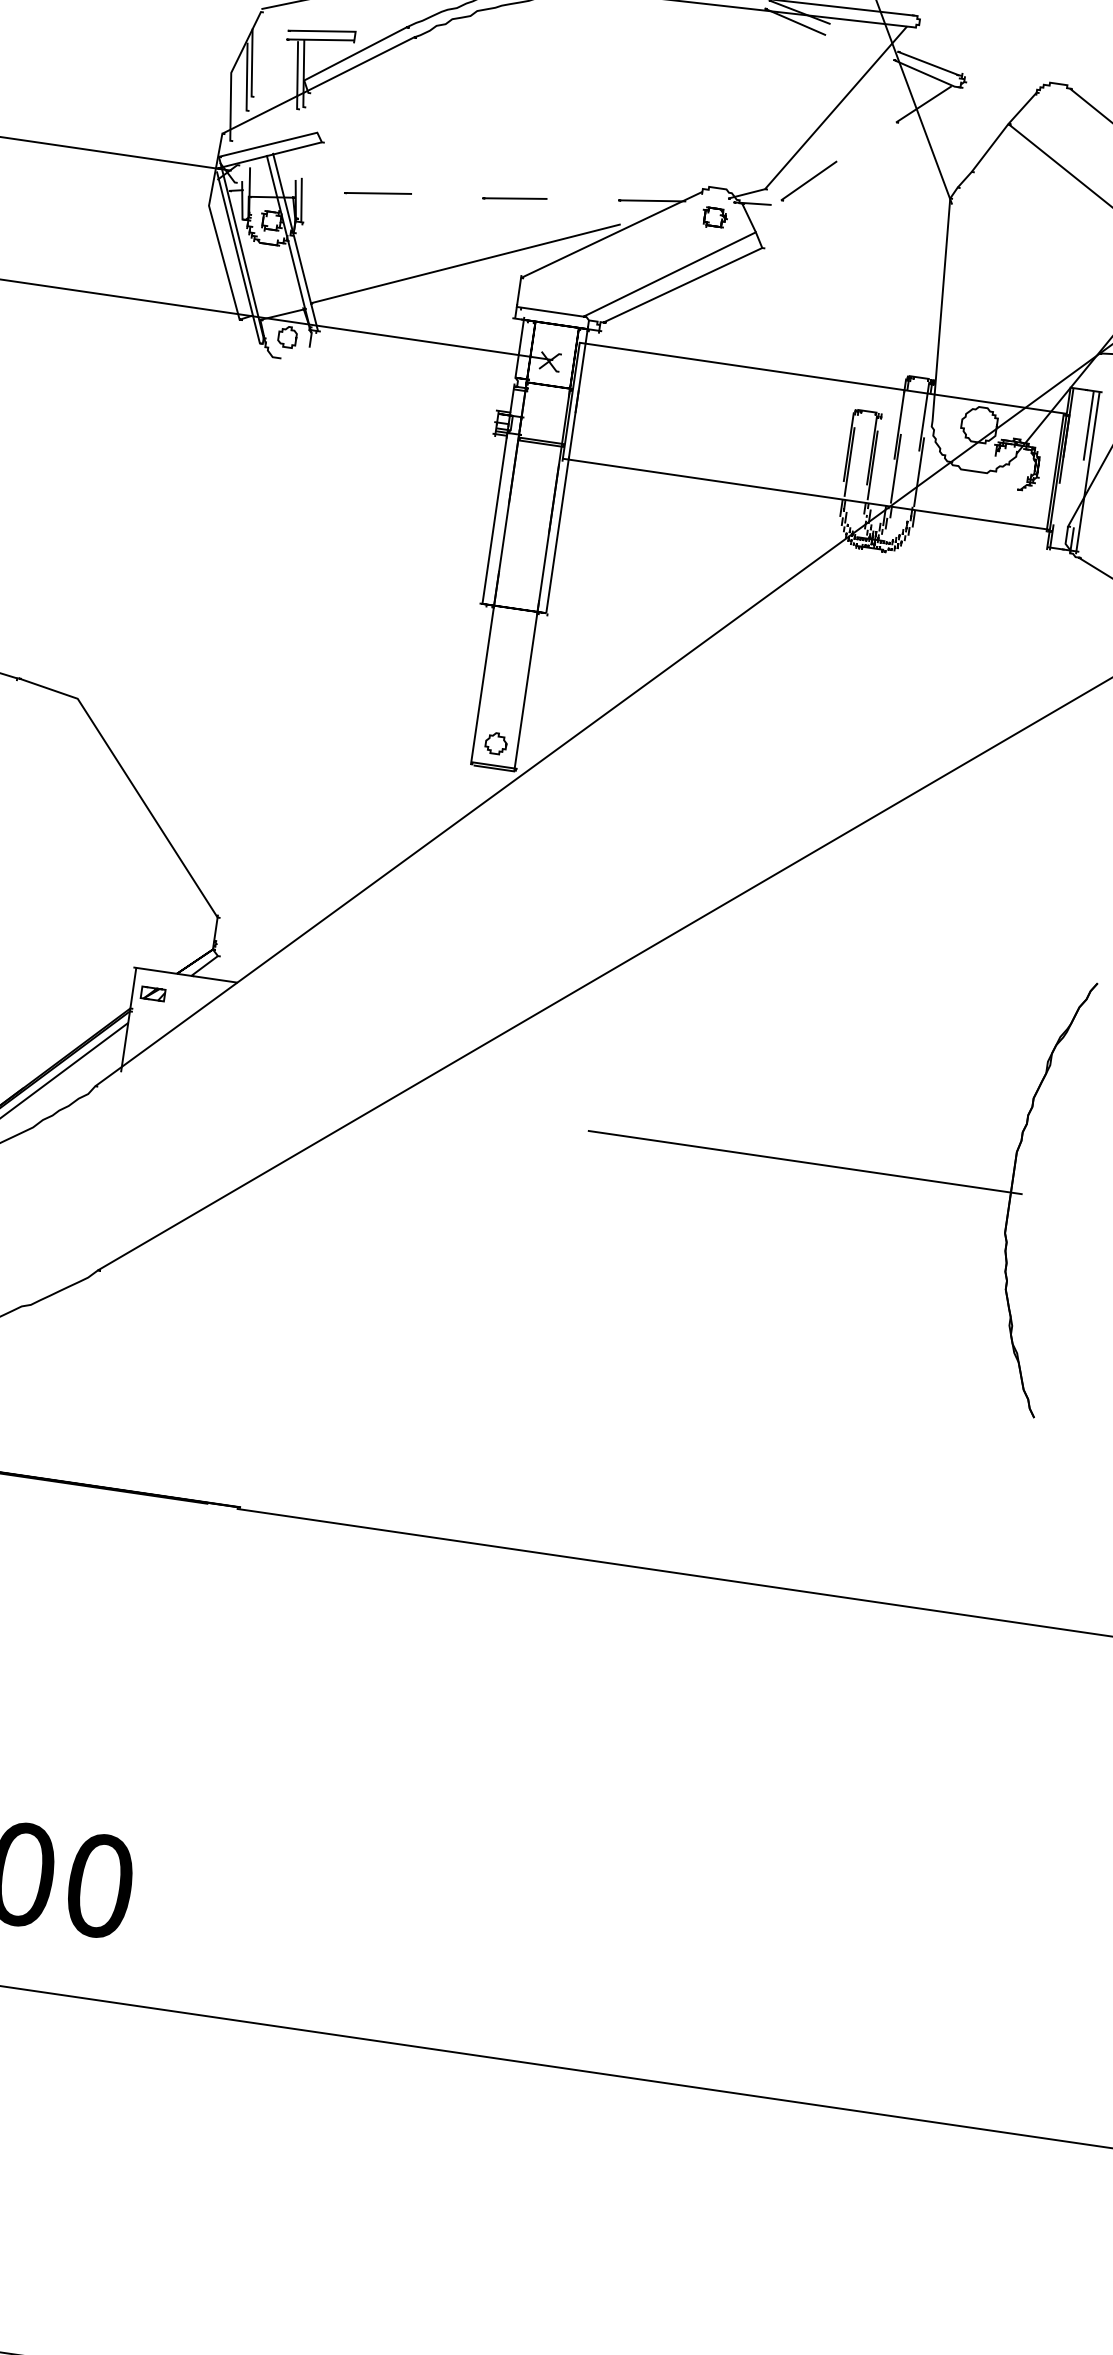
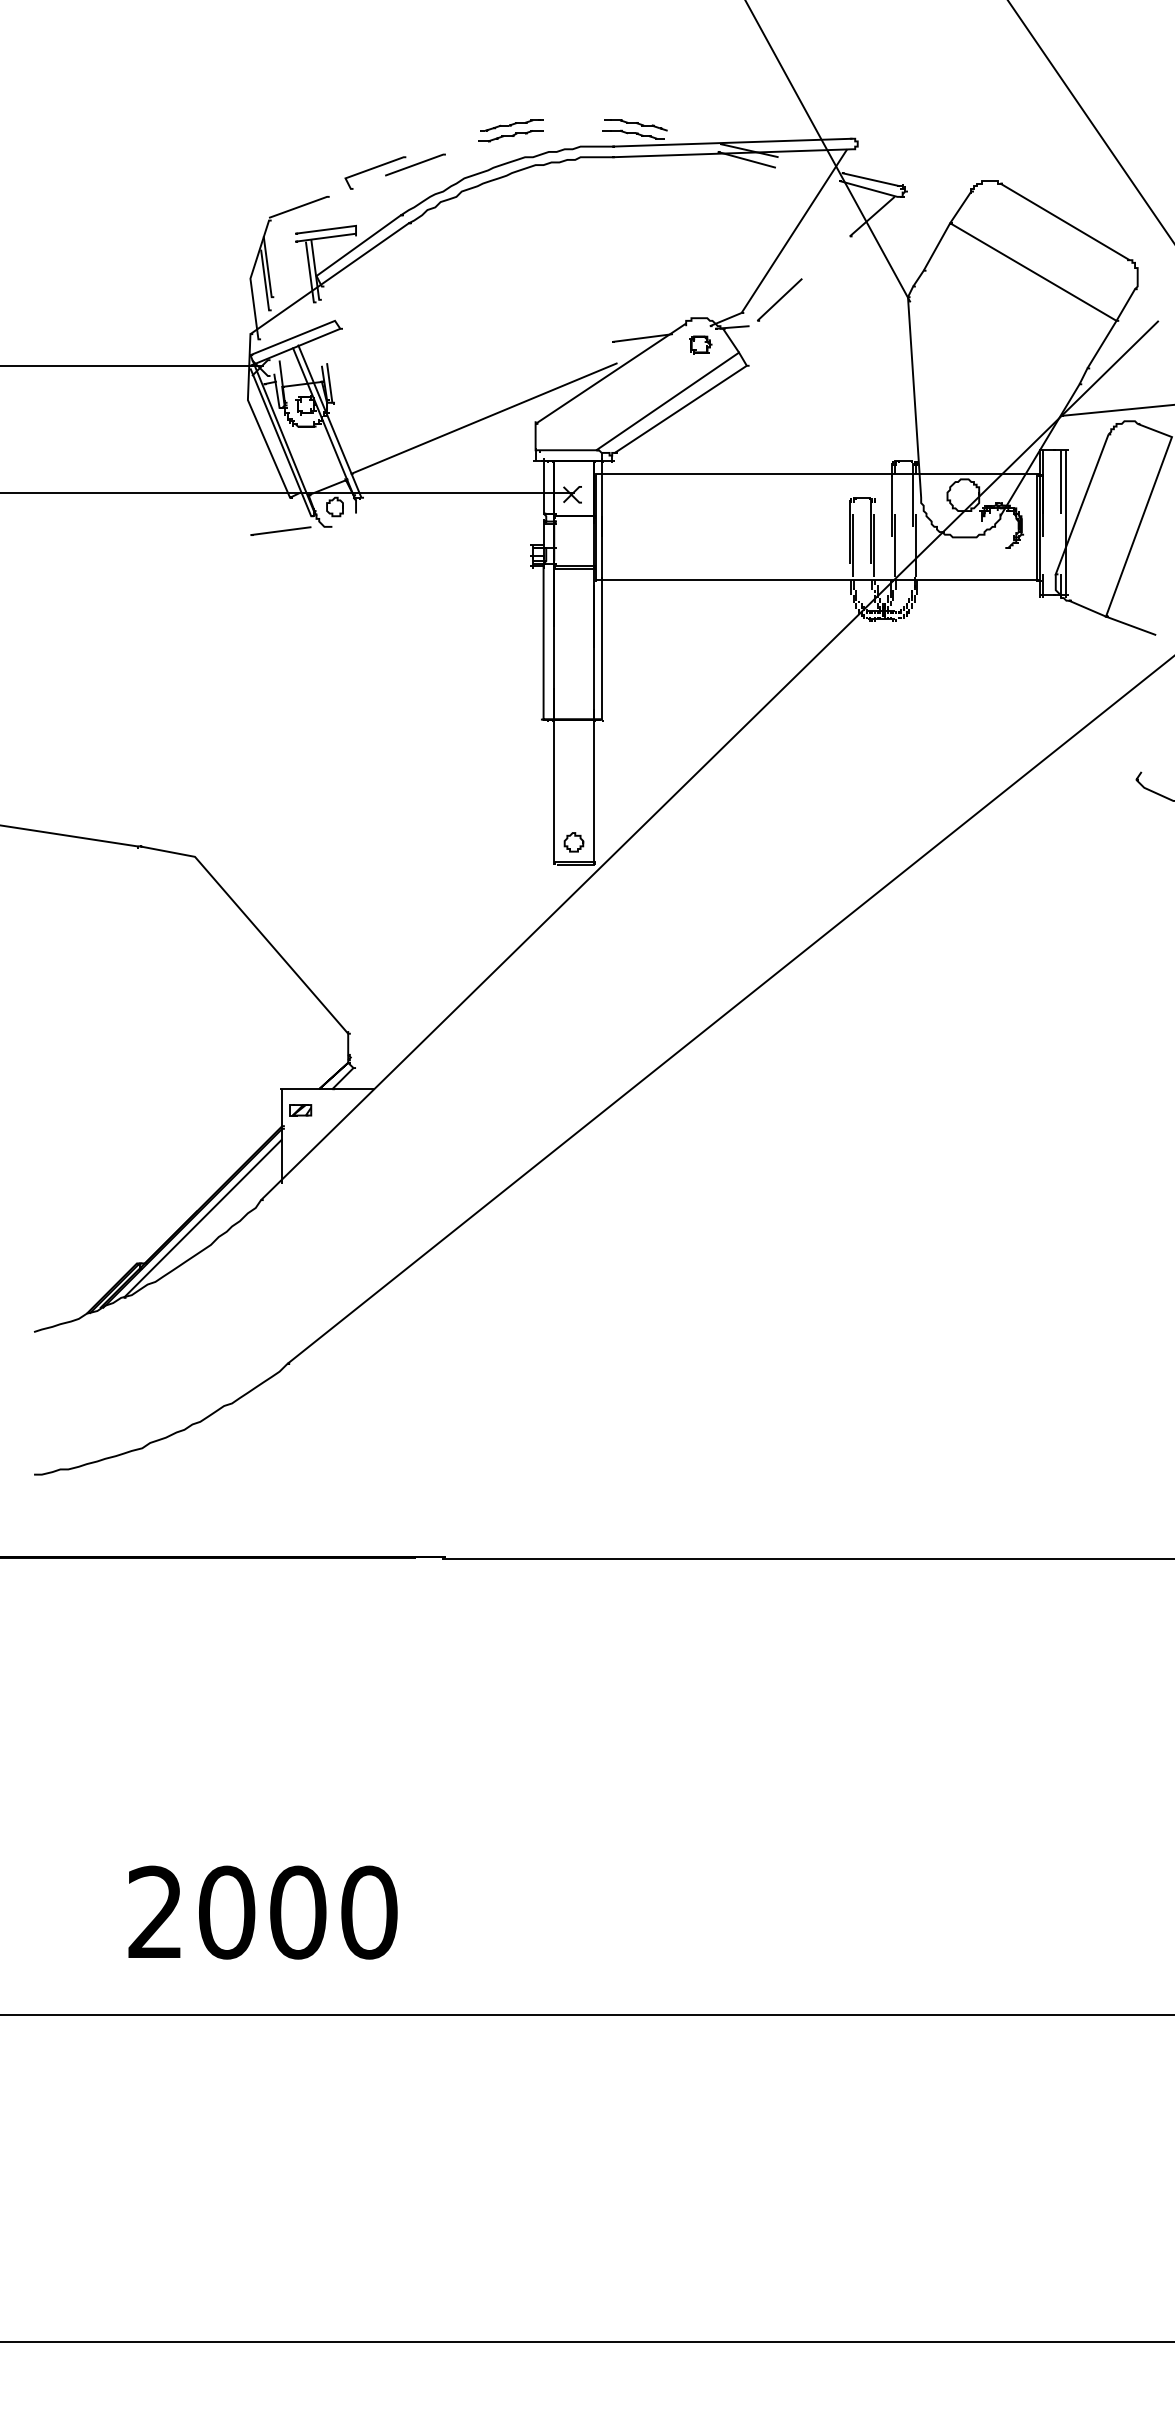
line: (377, 192) -> (280, 530), moved
line: (514, 198) -> (519, 353), removed
part: (827, 1165) -> (924, 1175), removed

